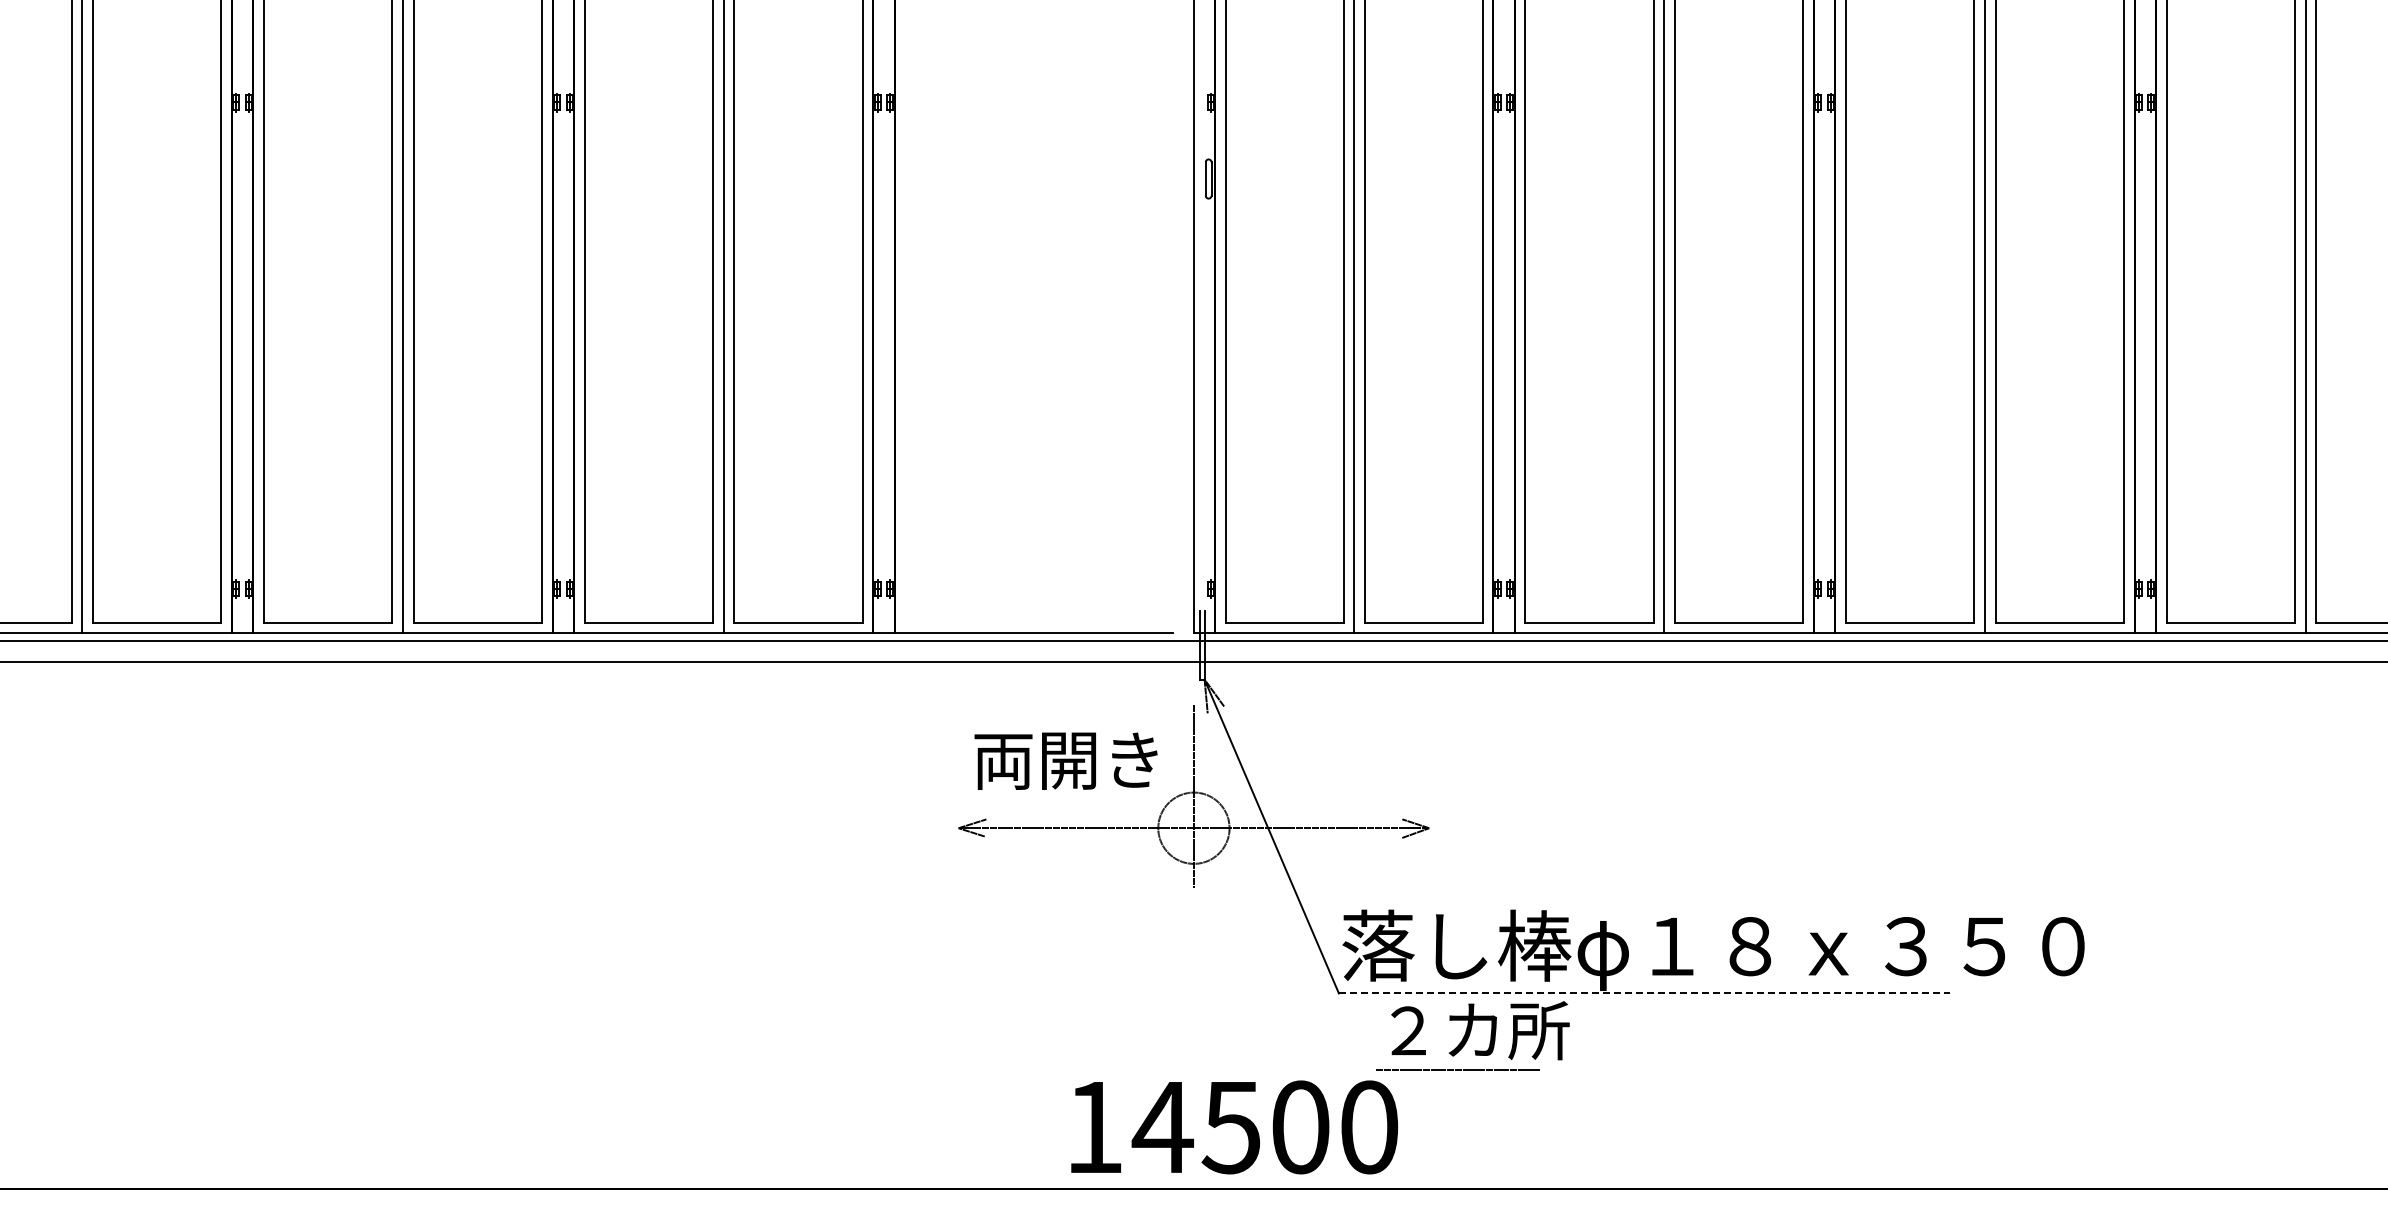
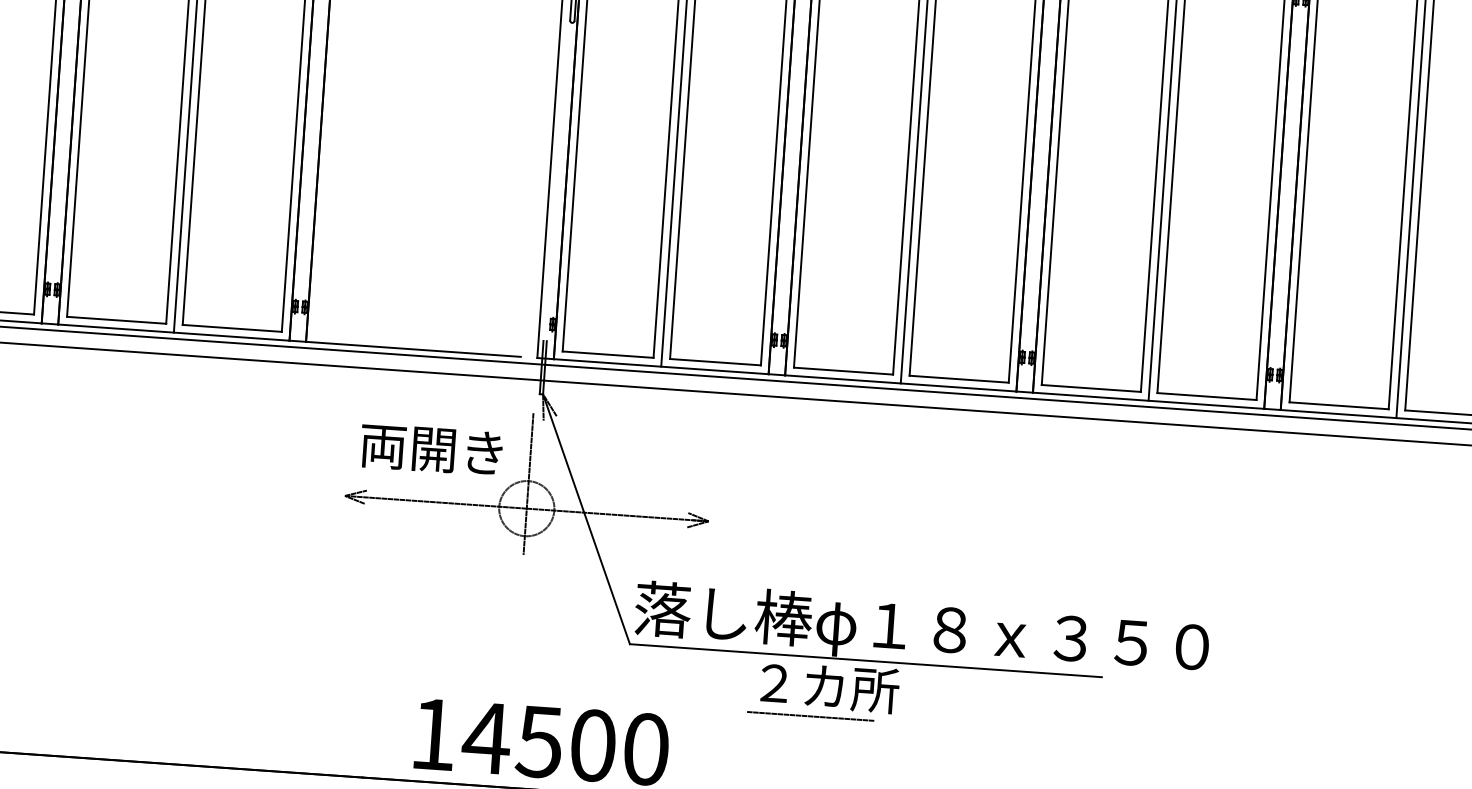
line: (1644, 993) -> (866, 660), dashed -> solid
part: (1472, 1035) -> (823, 690), moved

